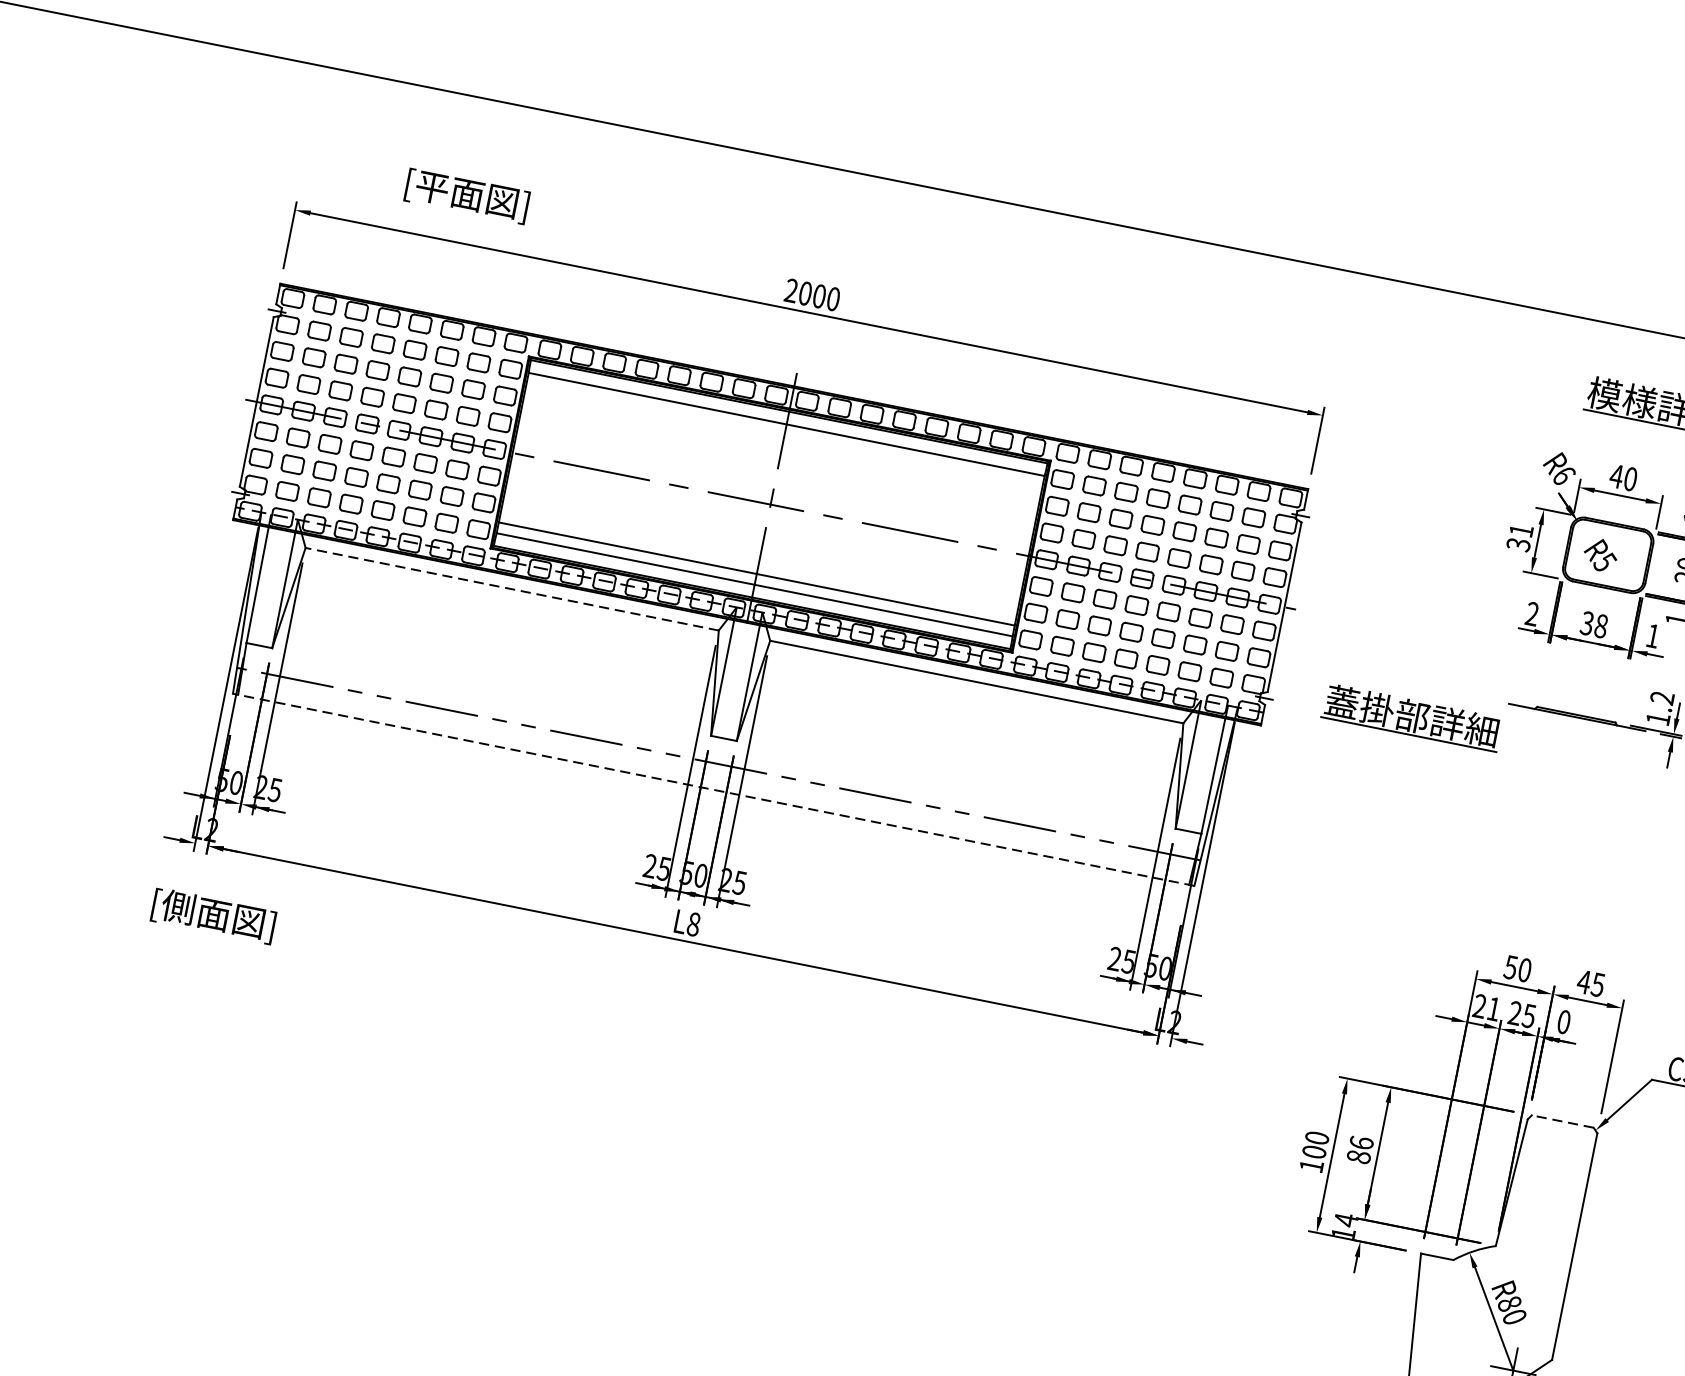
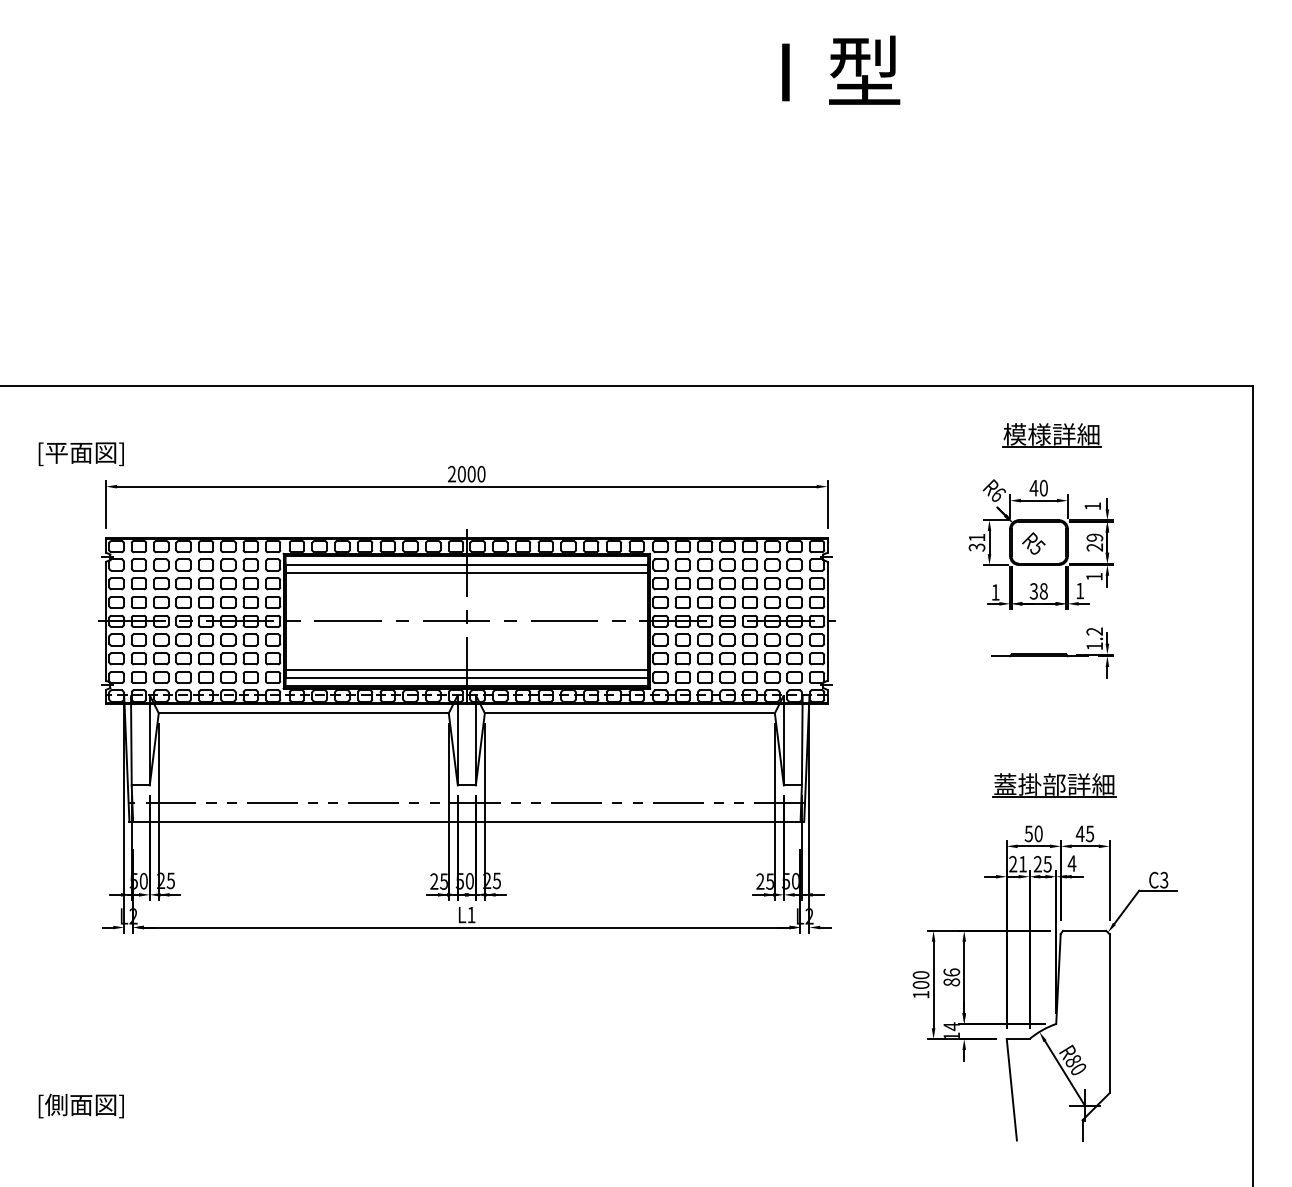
text: (465, 196) -> (80, 454), moved
line: (784, 434) -> (466, 572), added
line: (511, 589) -> (303, 713), dashed -> solid
text: (1532, 614) -> (995, 592), 2 -> 1
part: (1412, 717) -> (1054, 785), moved
line: (713, 789) -> (466, 821), dashed -> solid
text: (212, 914) -> (80, 1105), moved
text: (693, 923) -> (471, 914), L8 -> L1
text: (1563, 1021) -> (1071, 863), 0 -> 4
line: (1562, 1120) -> (1084, 930), dashed -> solid

